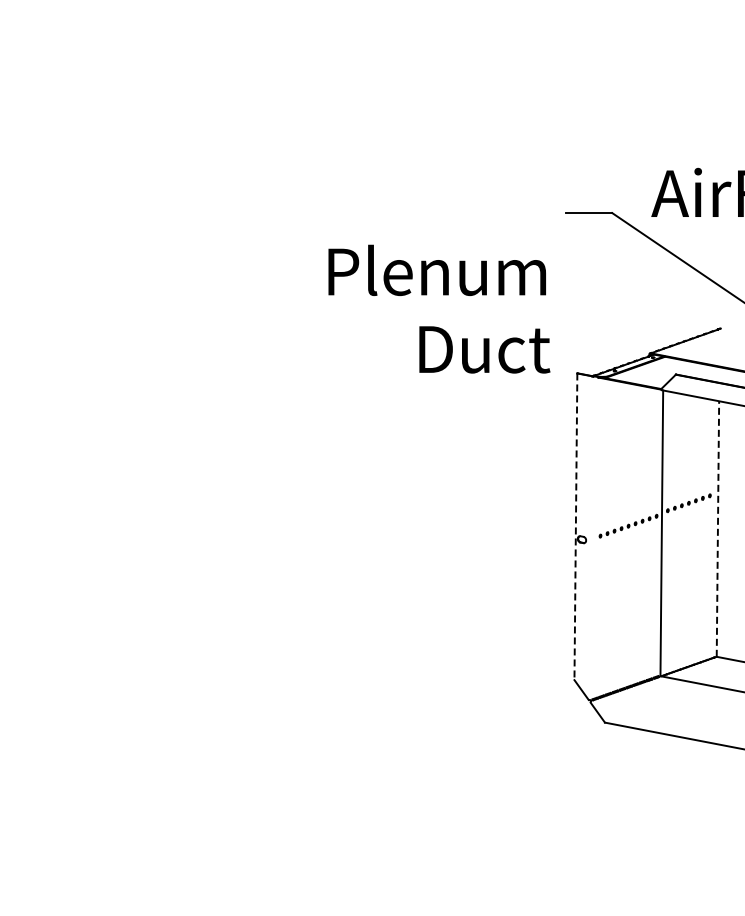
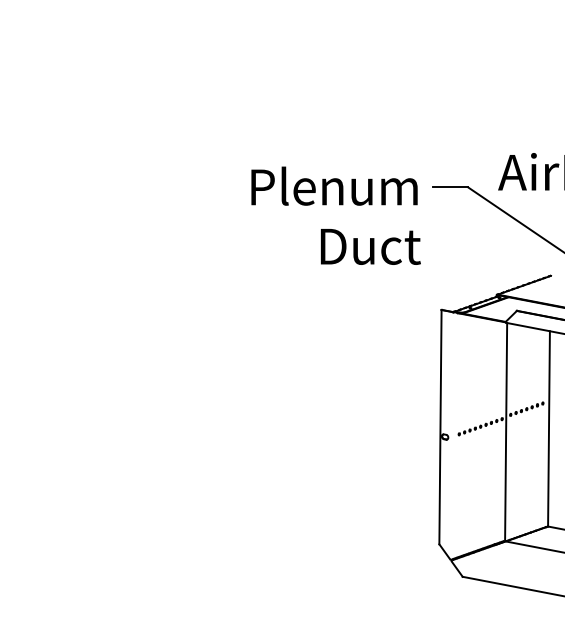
text: (439, 308) -> (336, 215), moved
line: (575, 527) -> (440, 427), dashed -> solid
line: (717, 529) -> (548, 429), dashed -> solid

